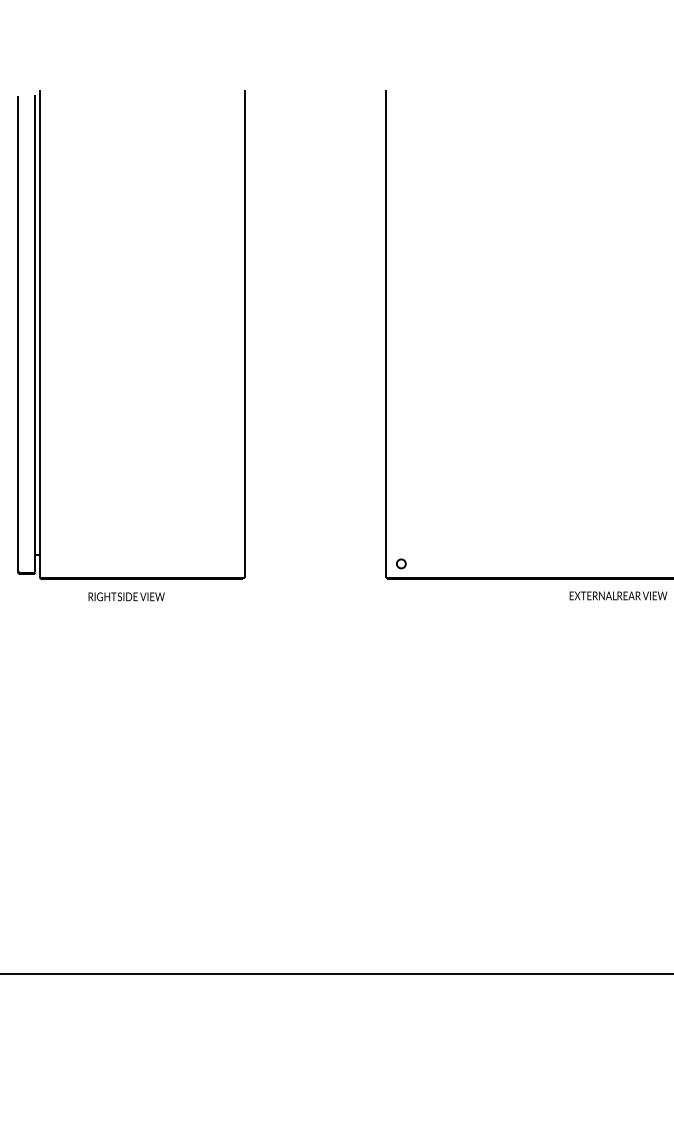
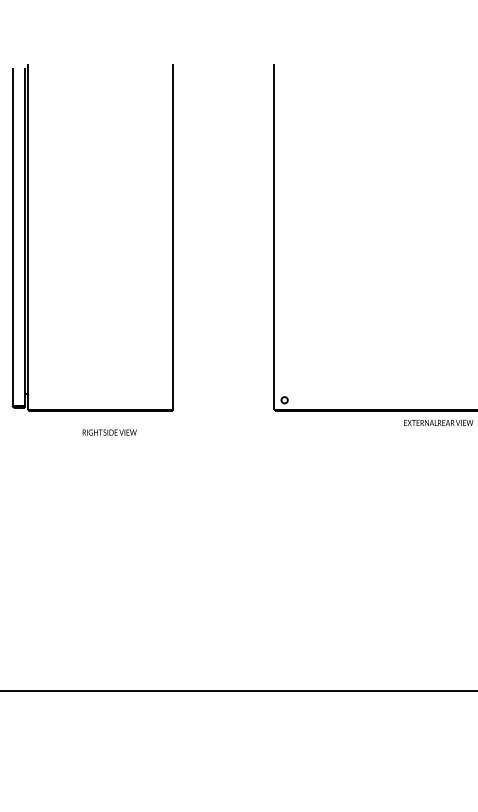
text: (126, 596) -> (109, 432), moved

